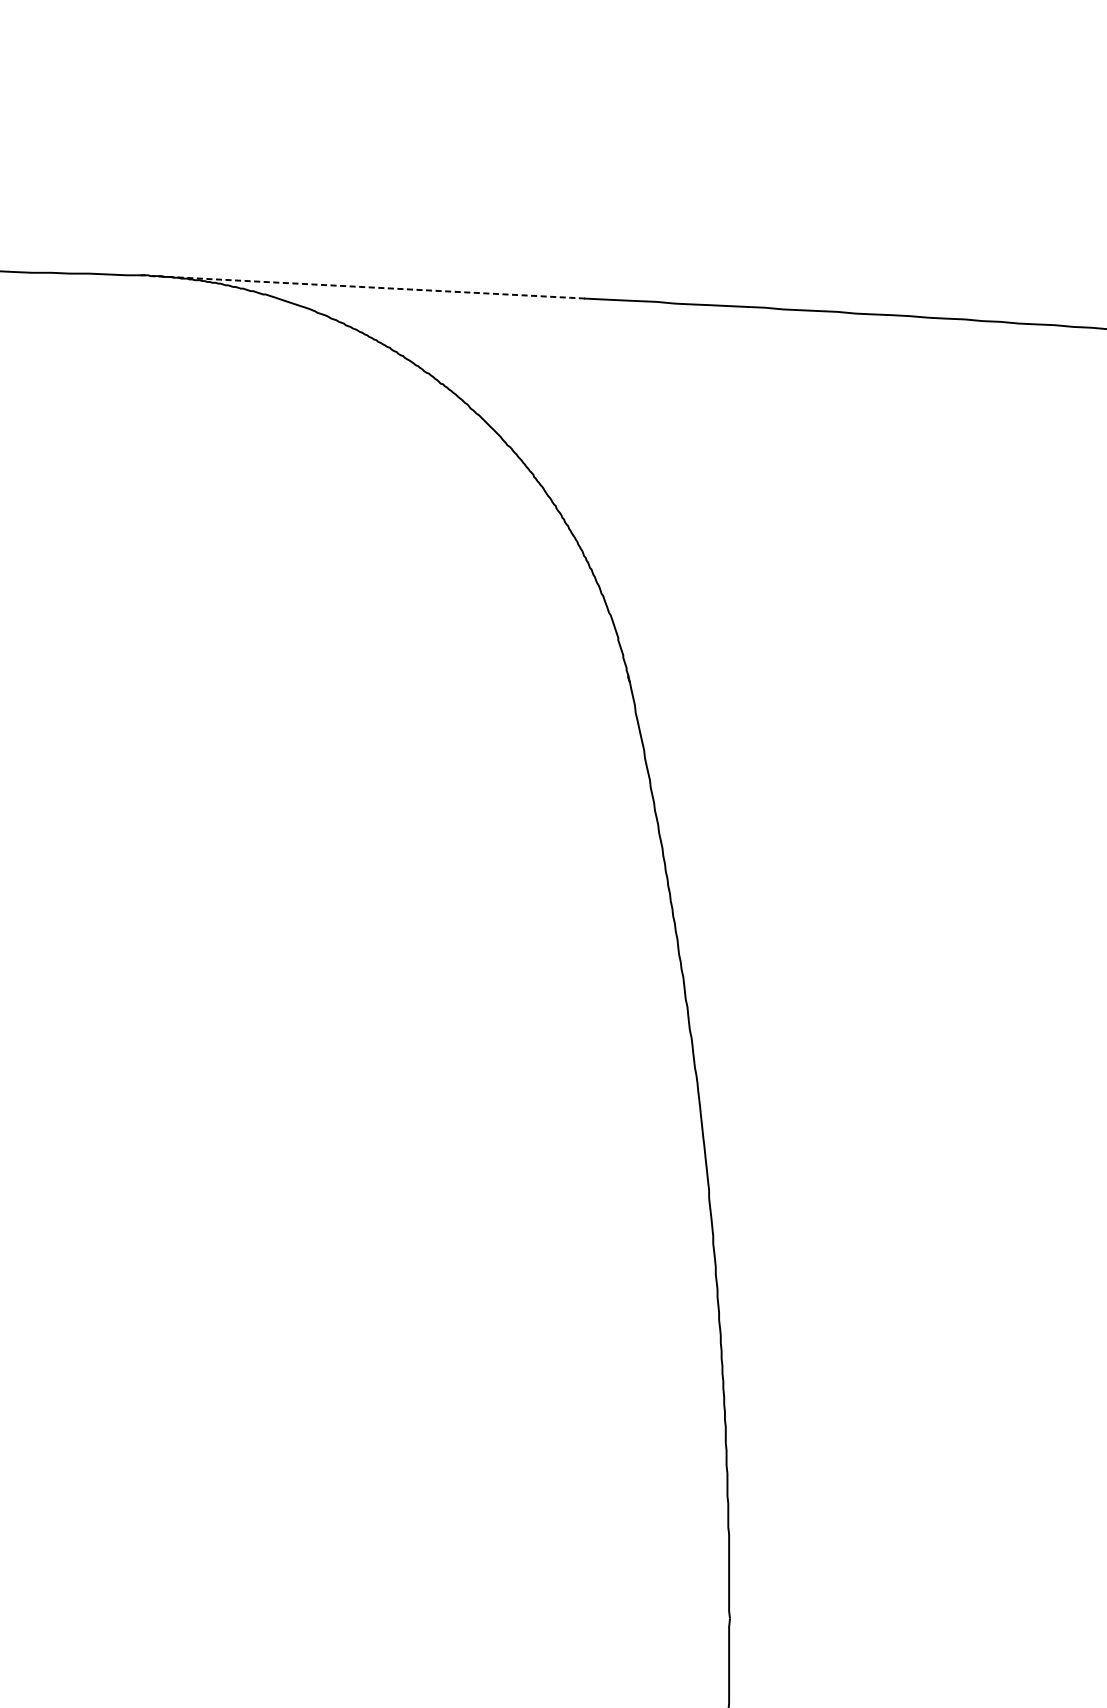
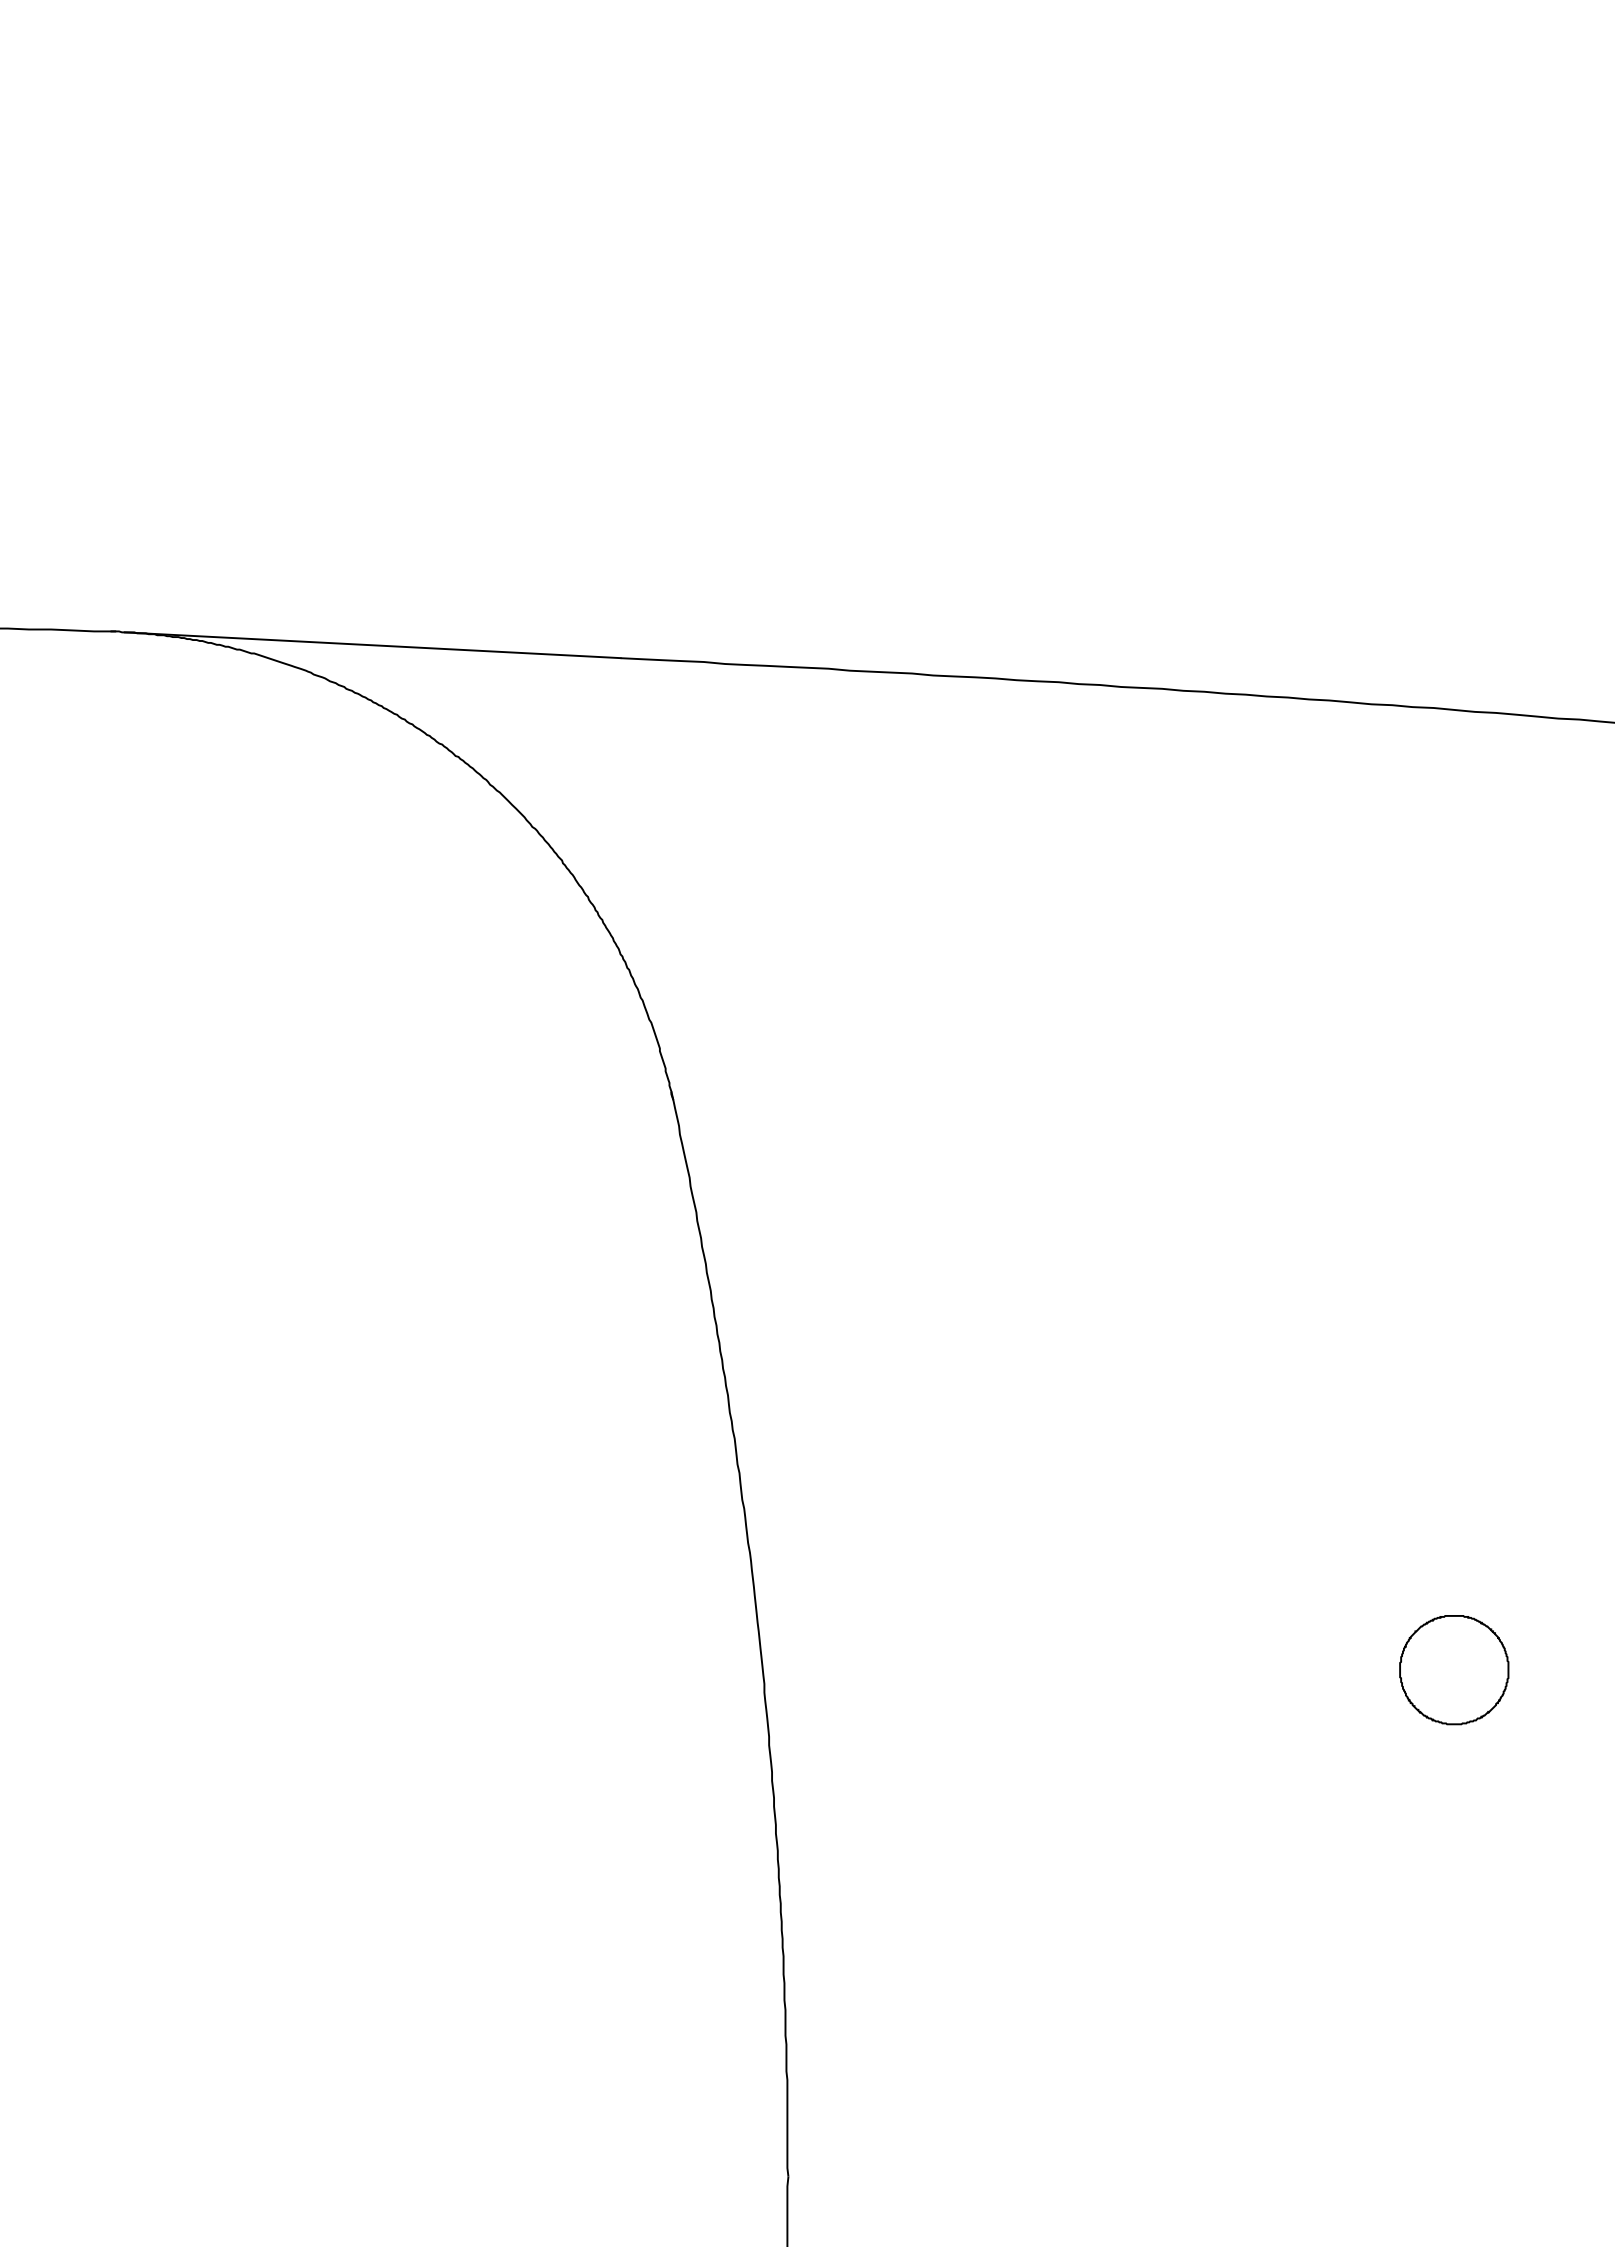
line: (368, 287) -> (372, 645), dashed -> solid

